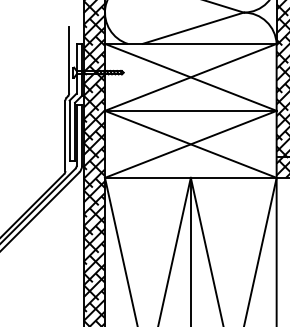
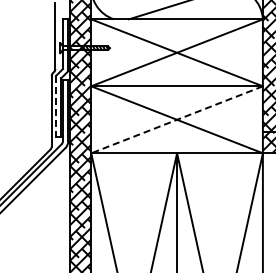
line: (69, 131) -> (55, 106), solid -> dashed
line: (190, 144) -> (176, 119), solid -> dashed

